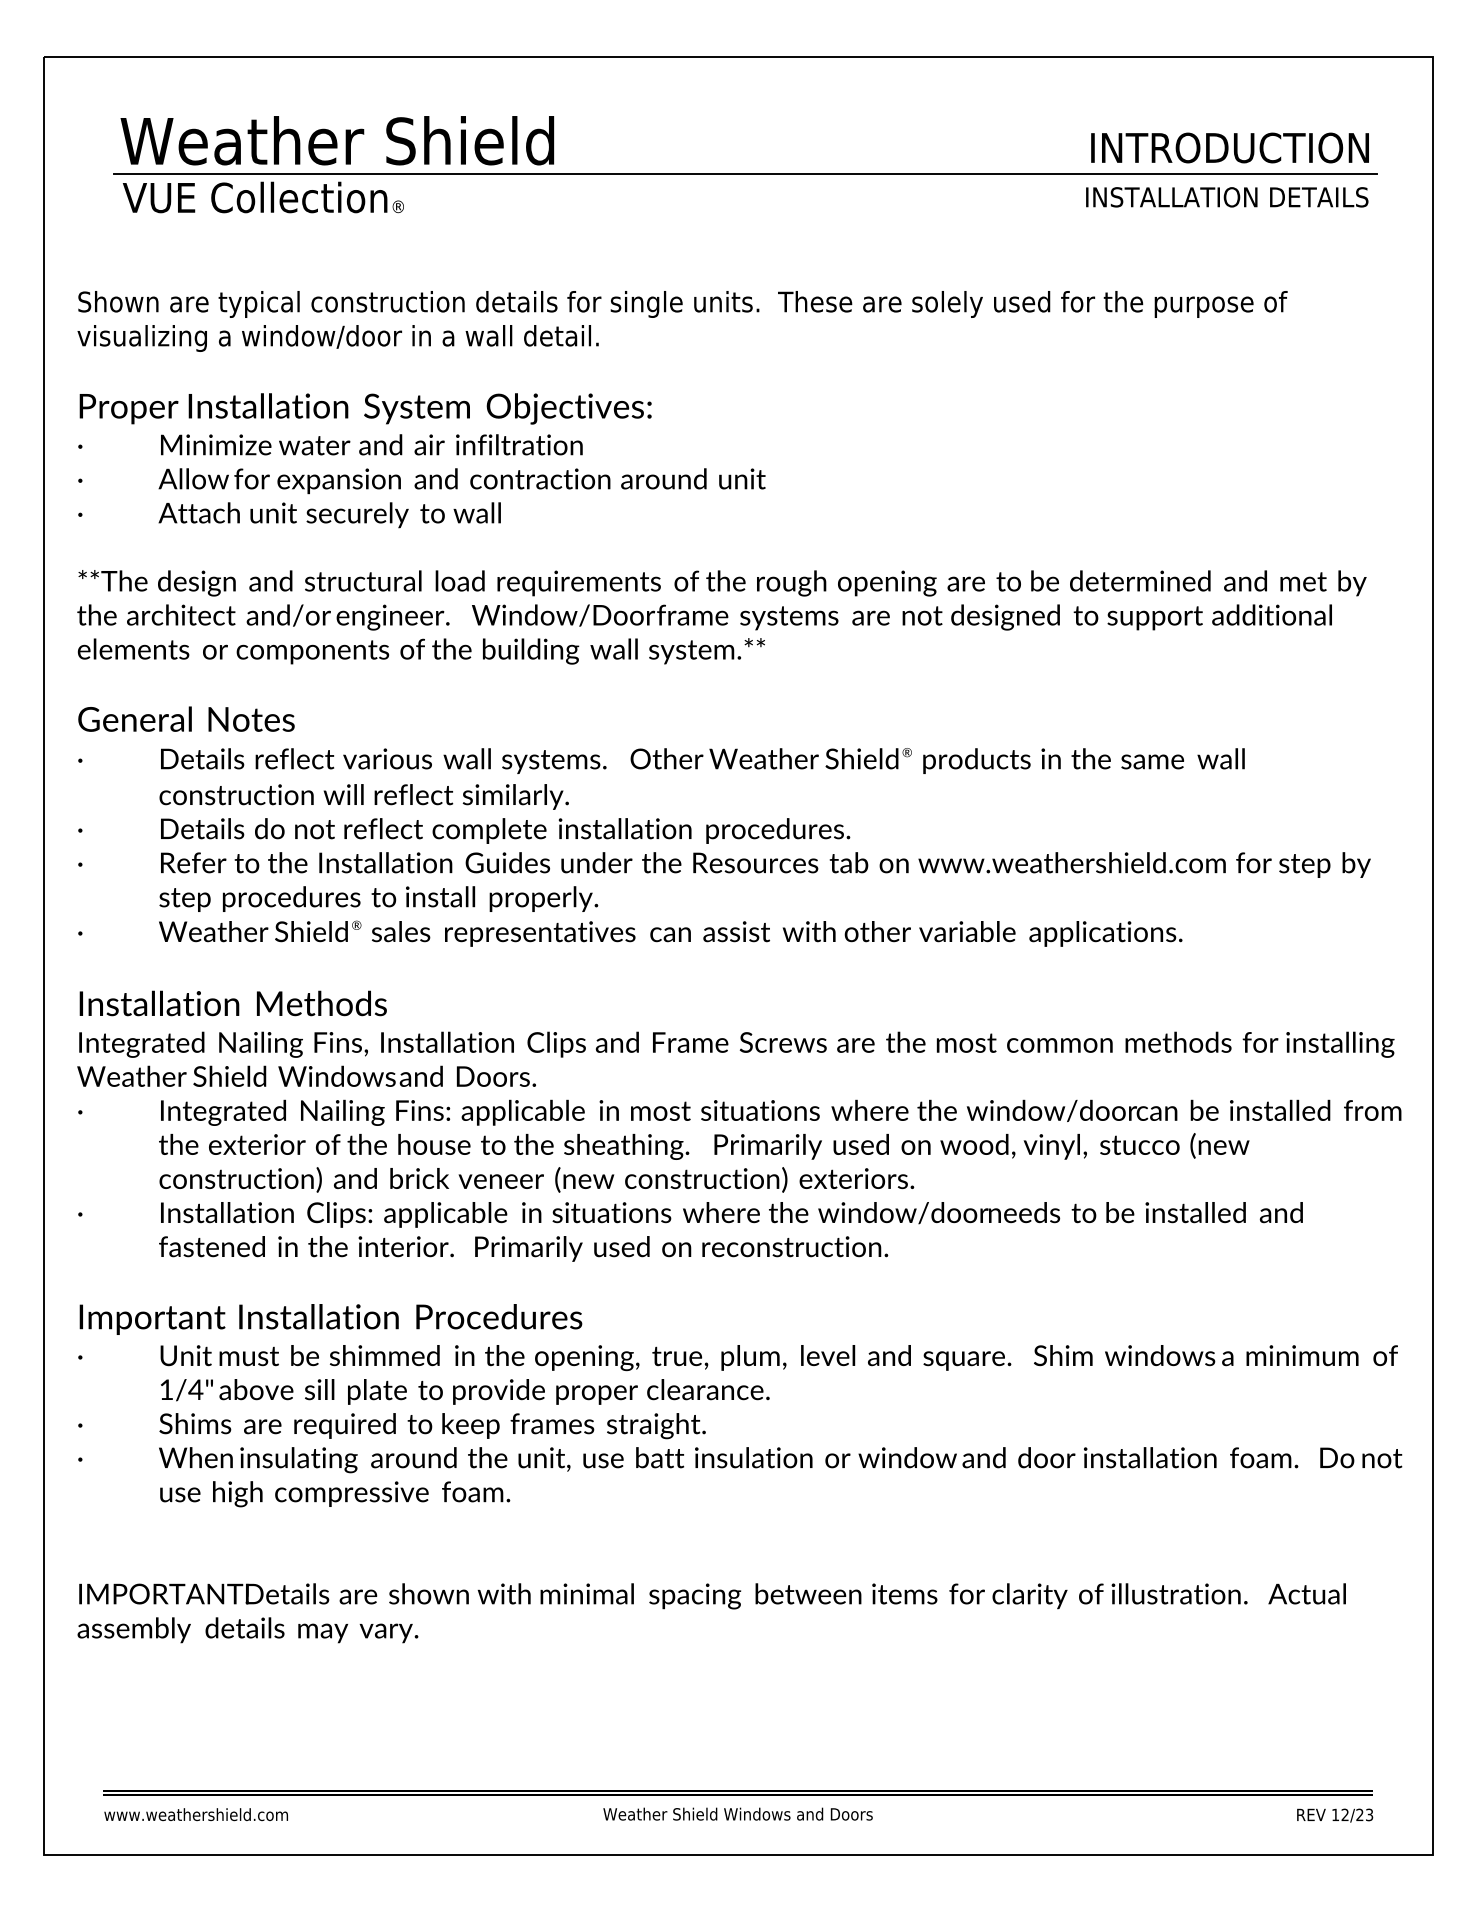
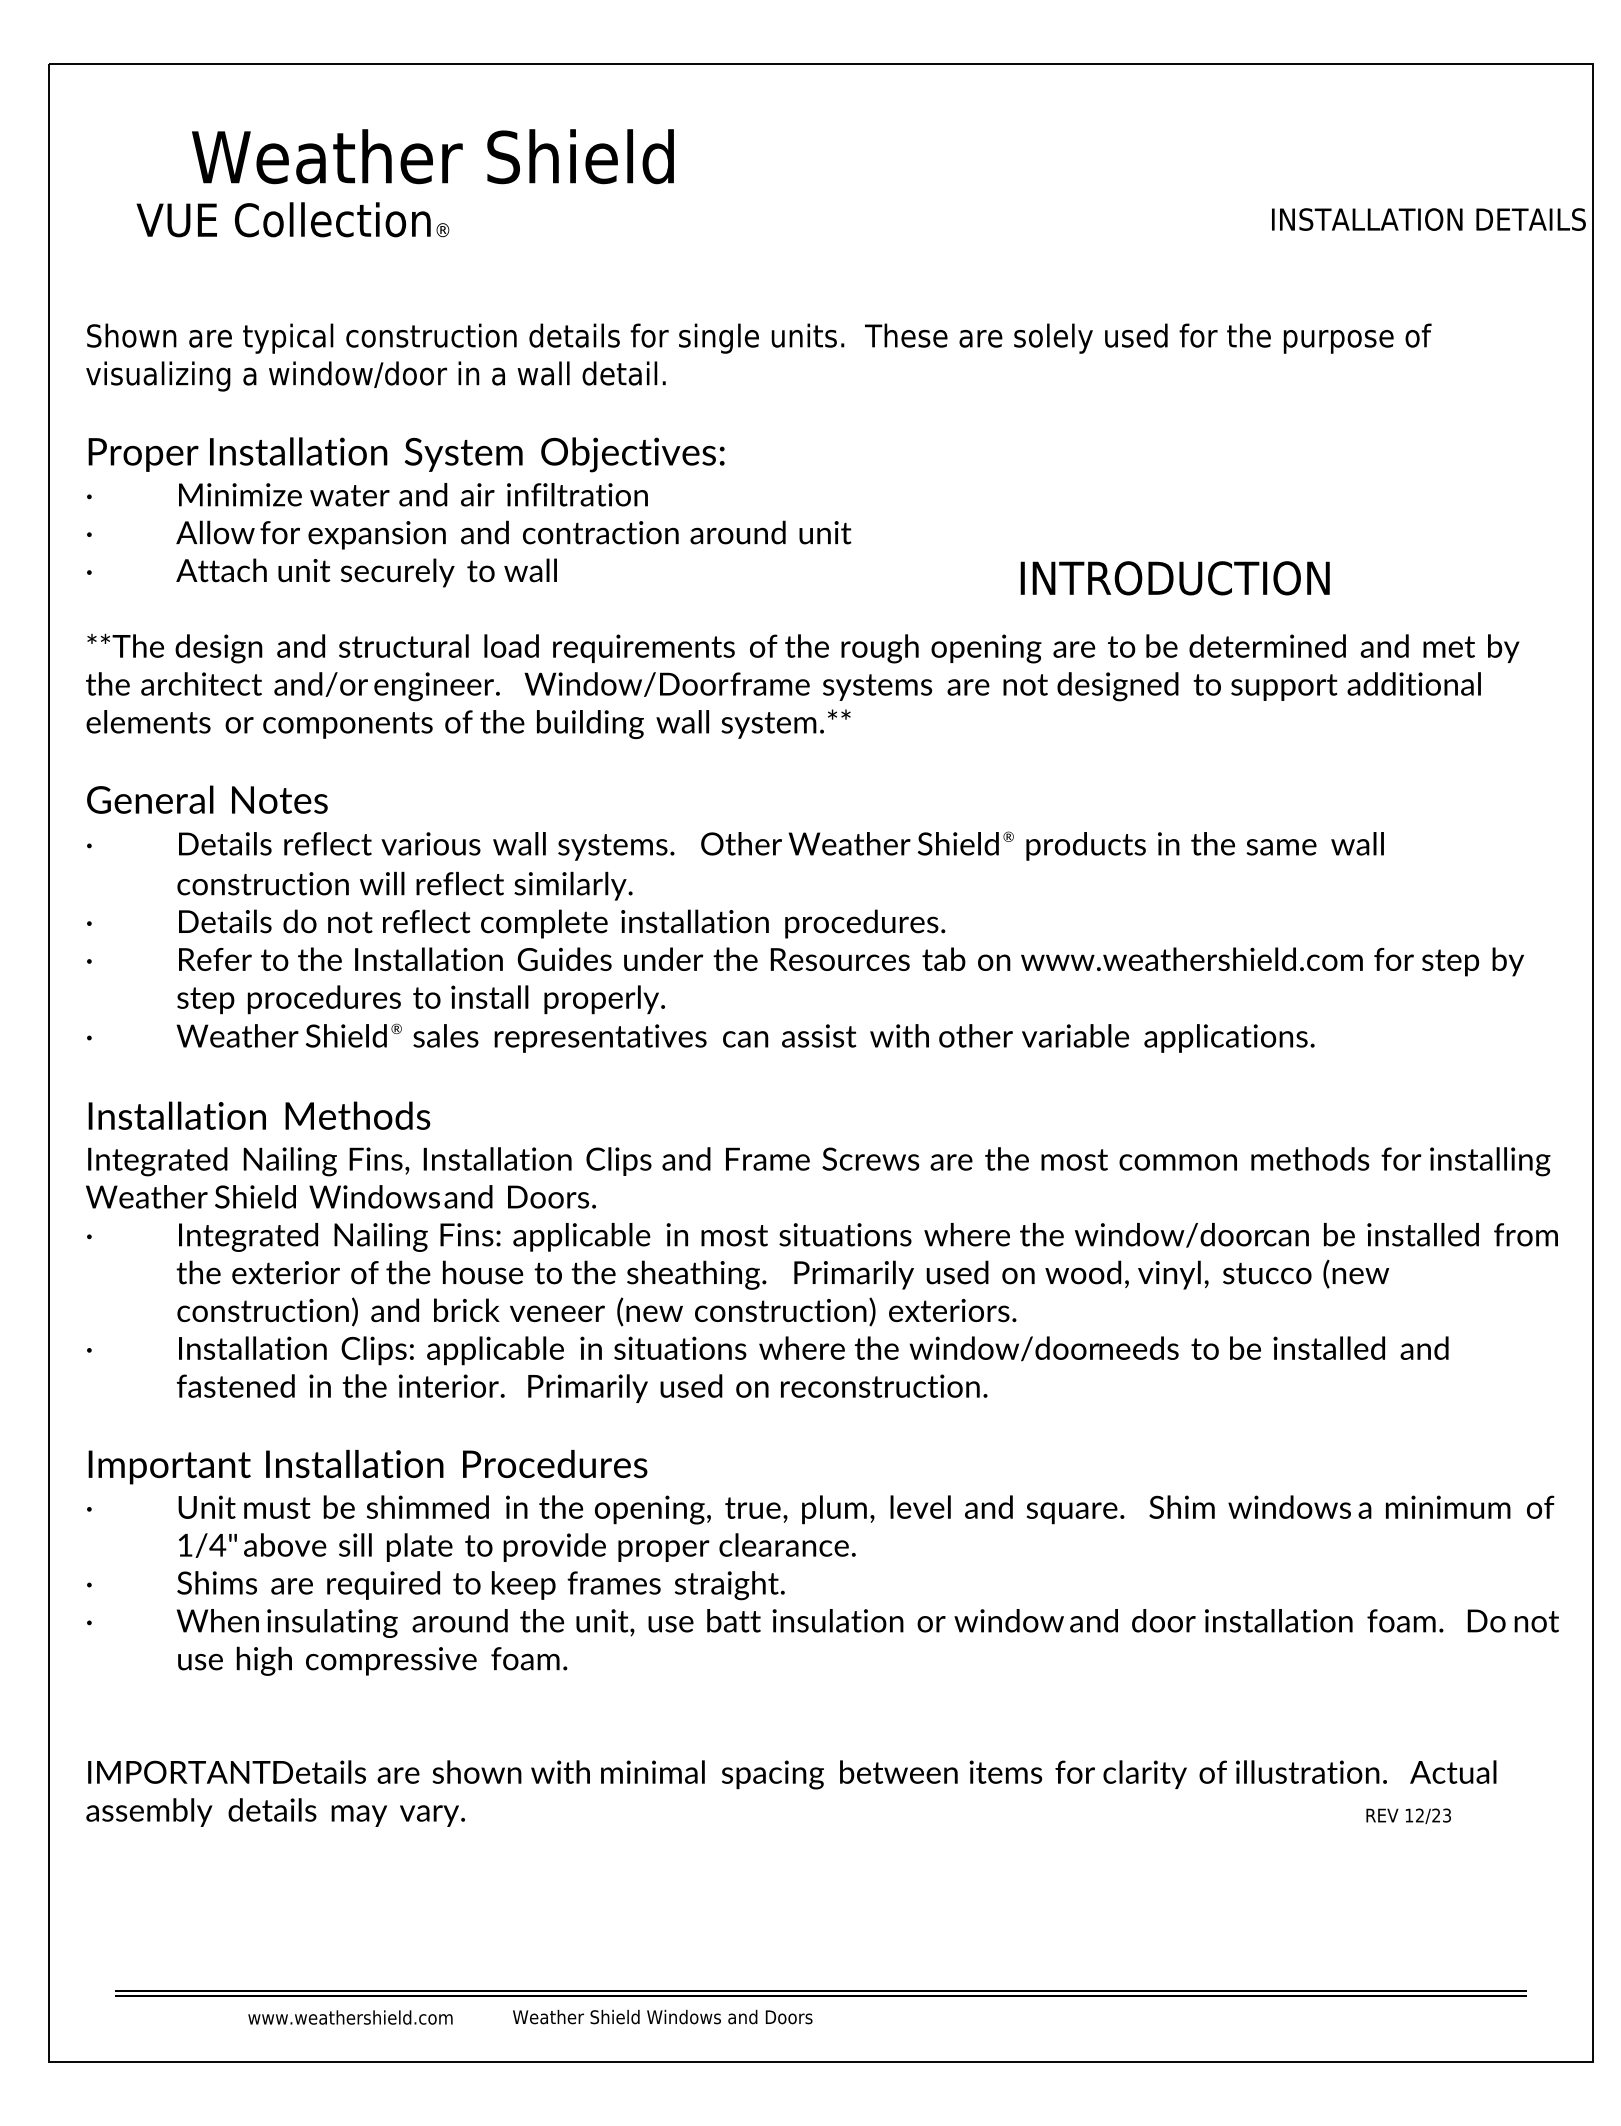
text: (337, 140) -> (433, 156), moved
text: (1229, 147) -> (1174, 577), moved
line: (745, 173) -> (828, 193), removed
text: (1227, 197) -> (1429, 219), moved
text: (737, 1813) -> (662, 2016), moved
text: (195, 1814) -> (349, 2017), moved
text: (1335, 1815) -> (1409, 1816), moved

